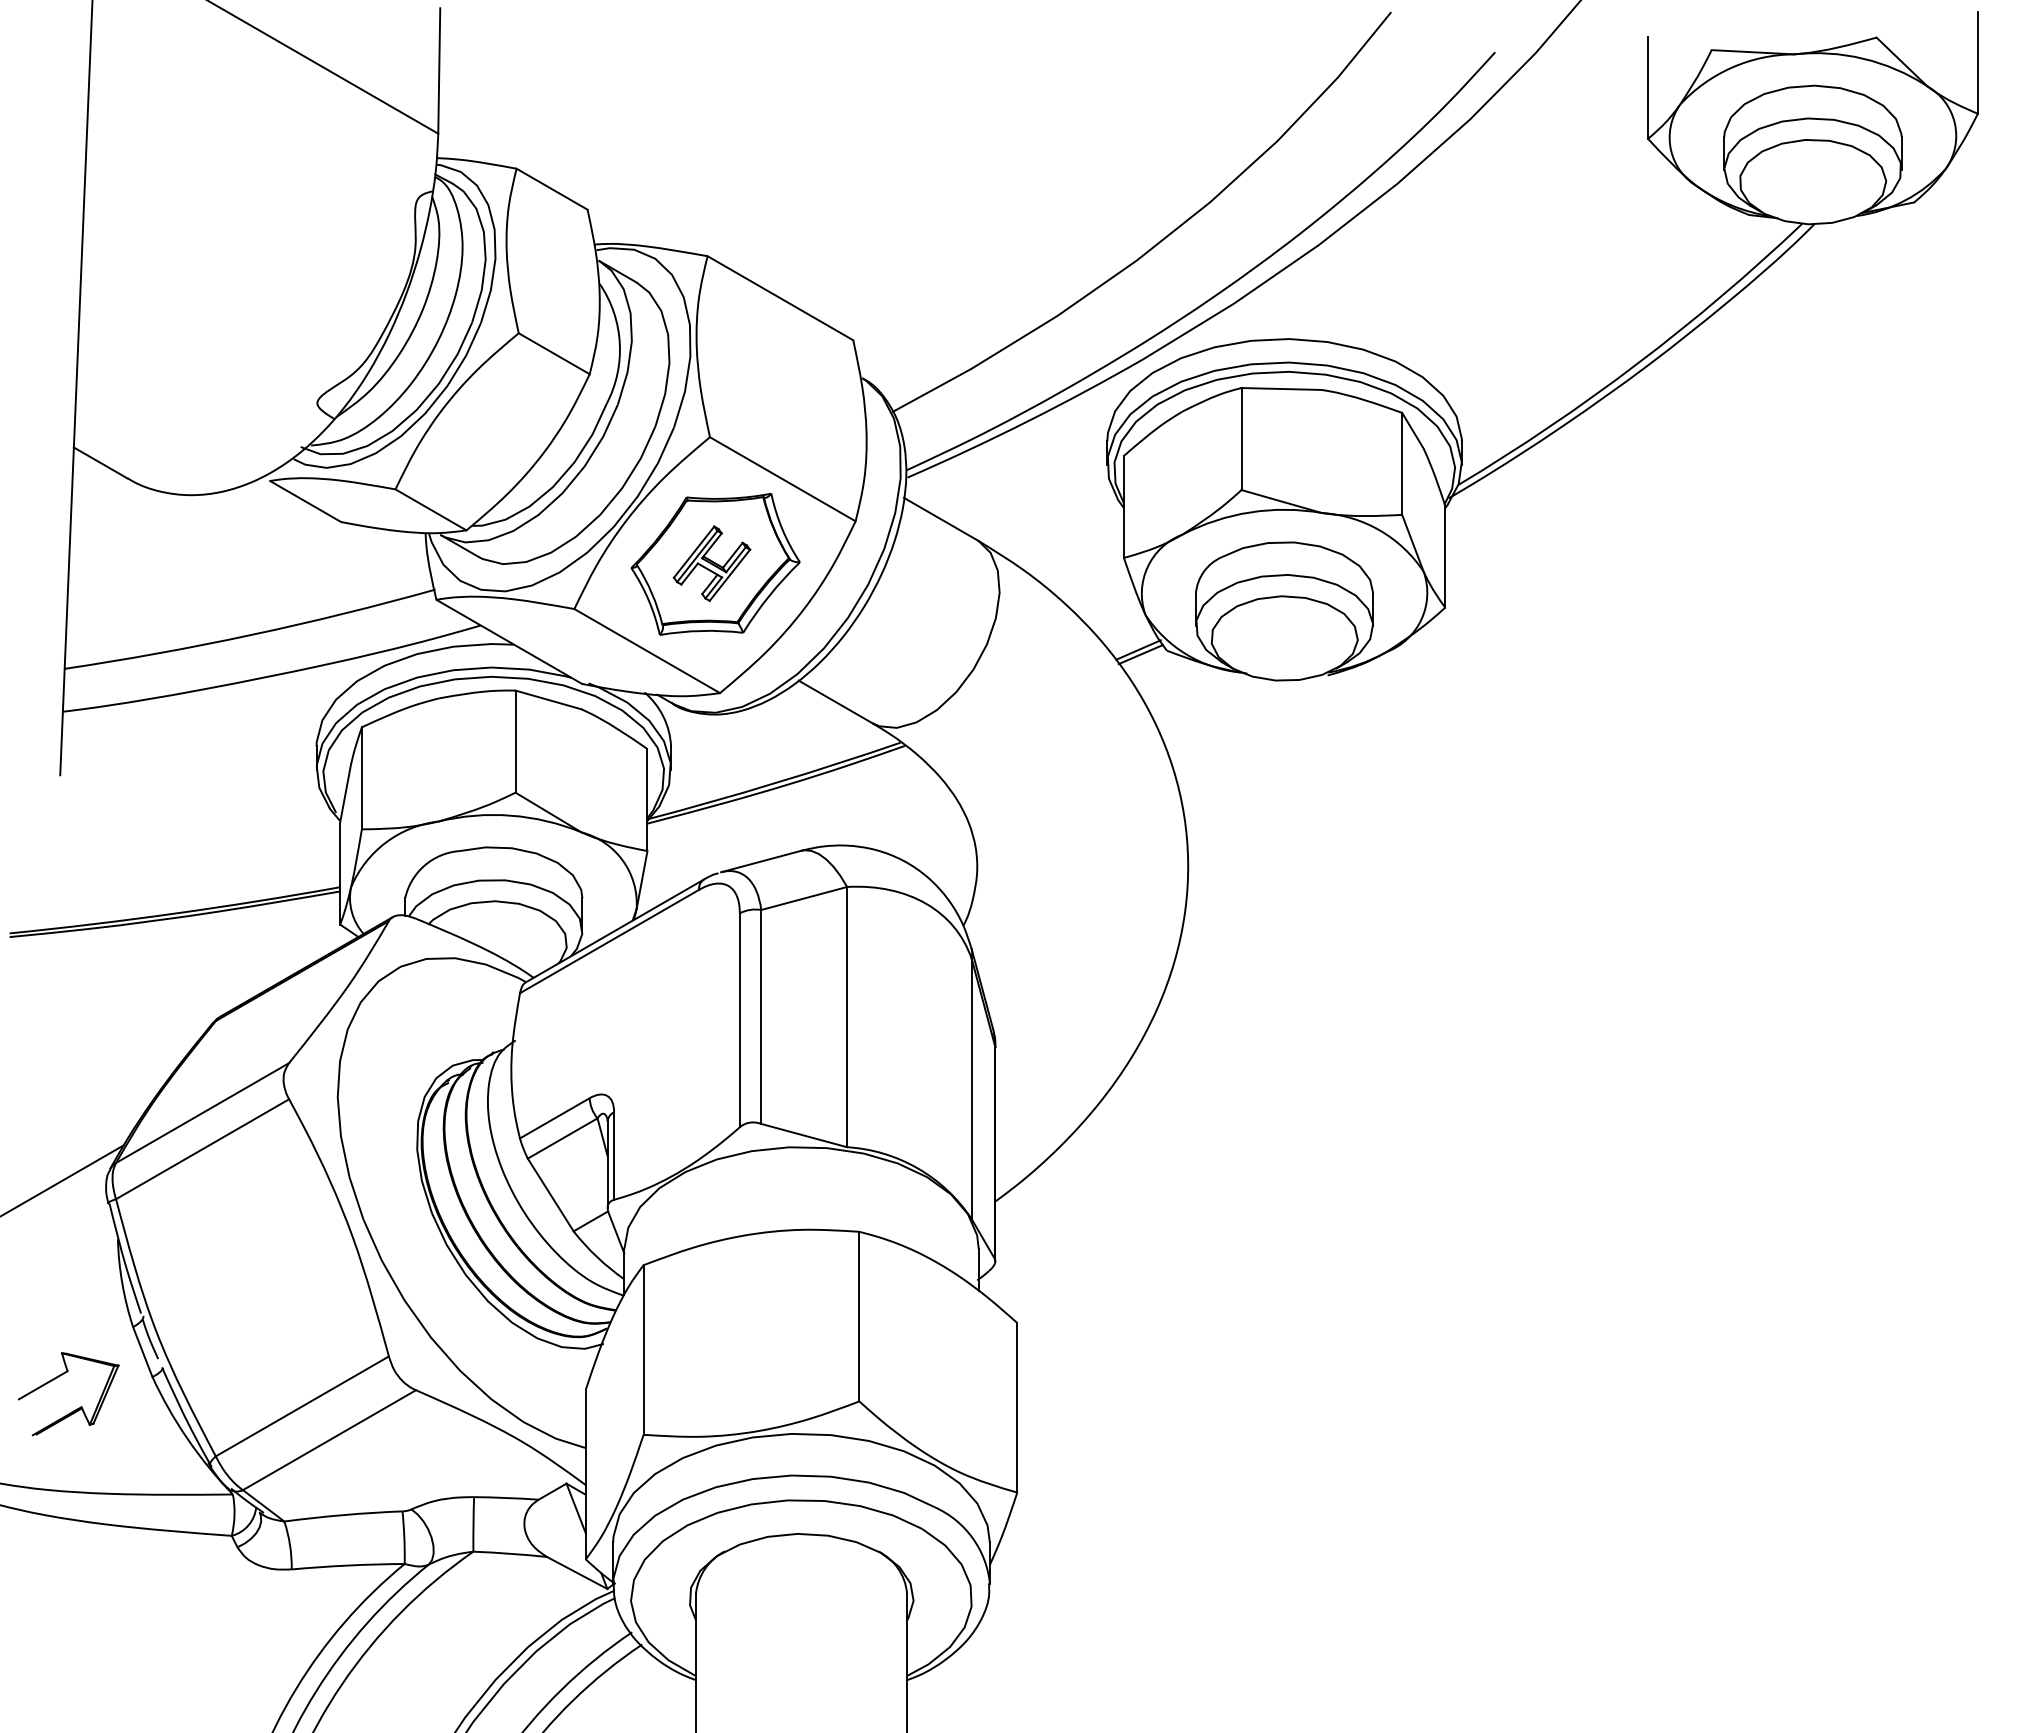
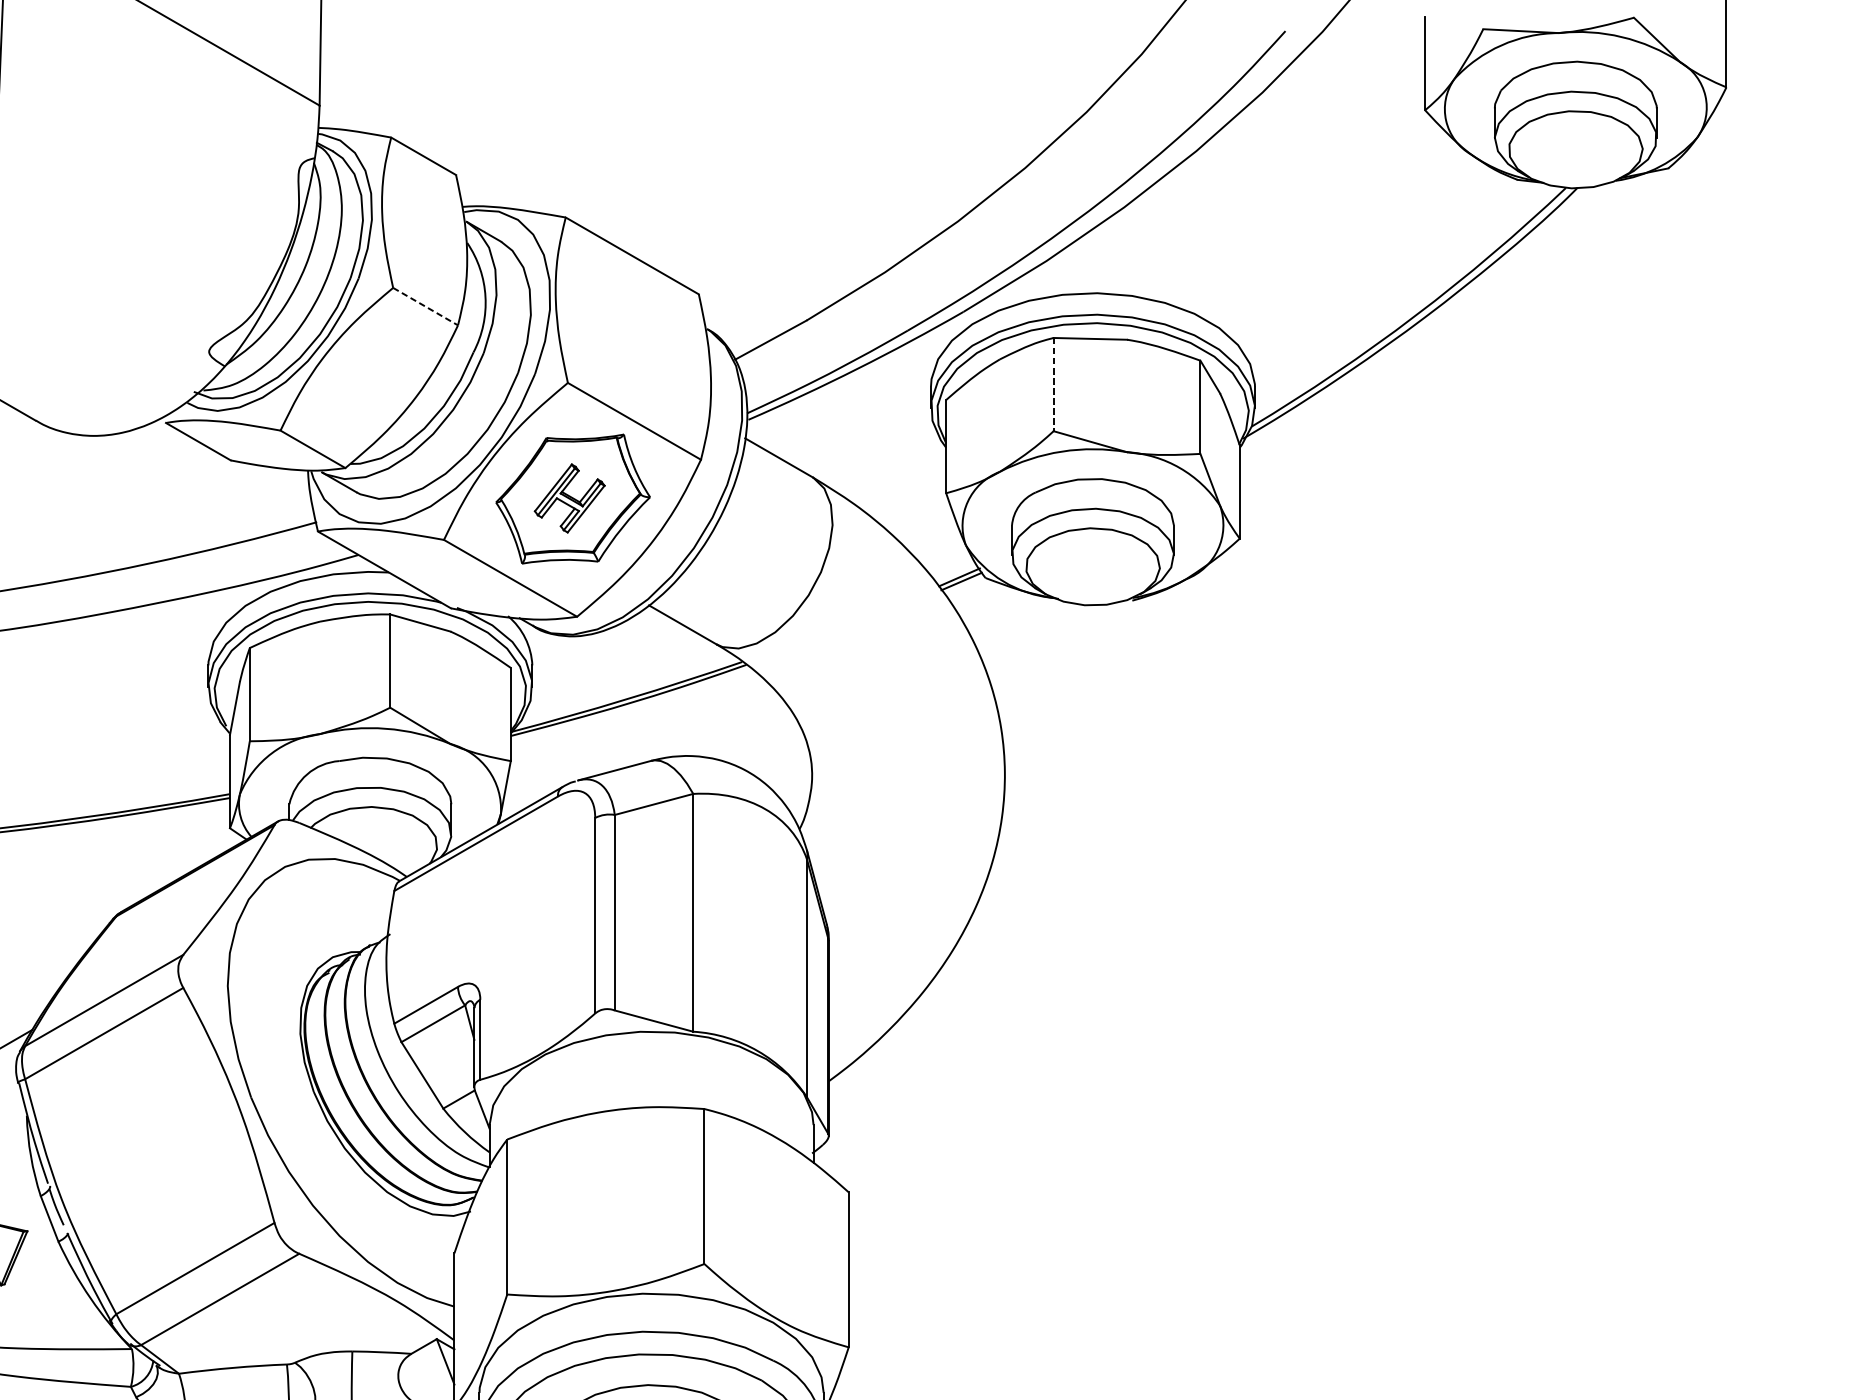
line: (554, 353) -> (425, 306), solid -> dashed
line: (1241, 439) -> (1053, 385), solid -> dashed

